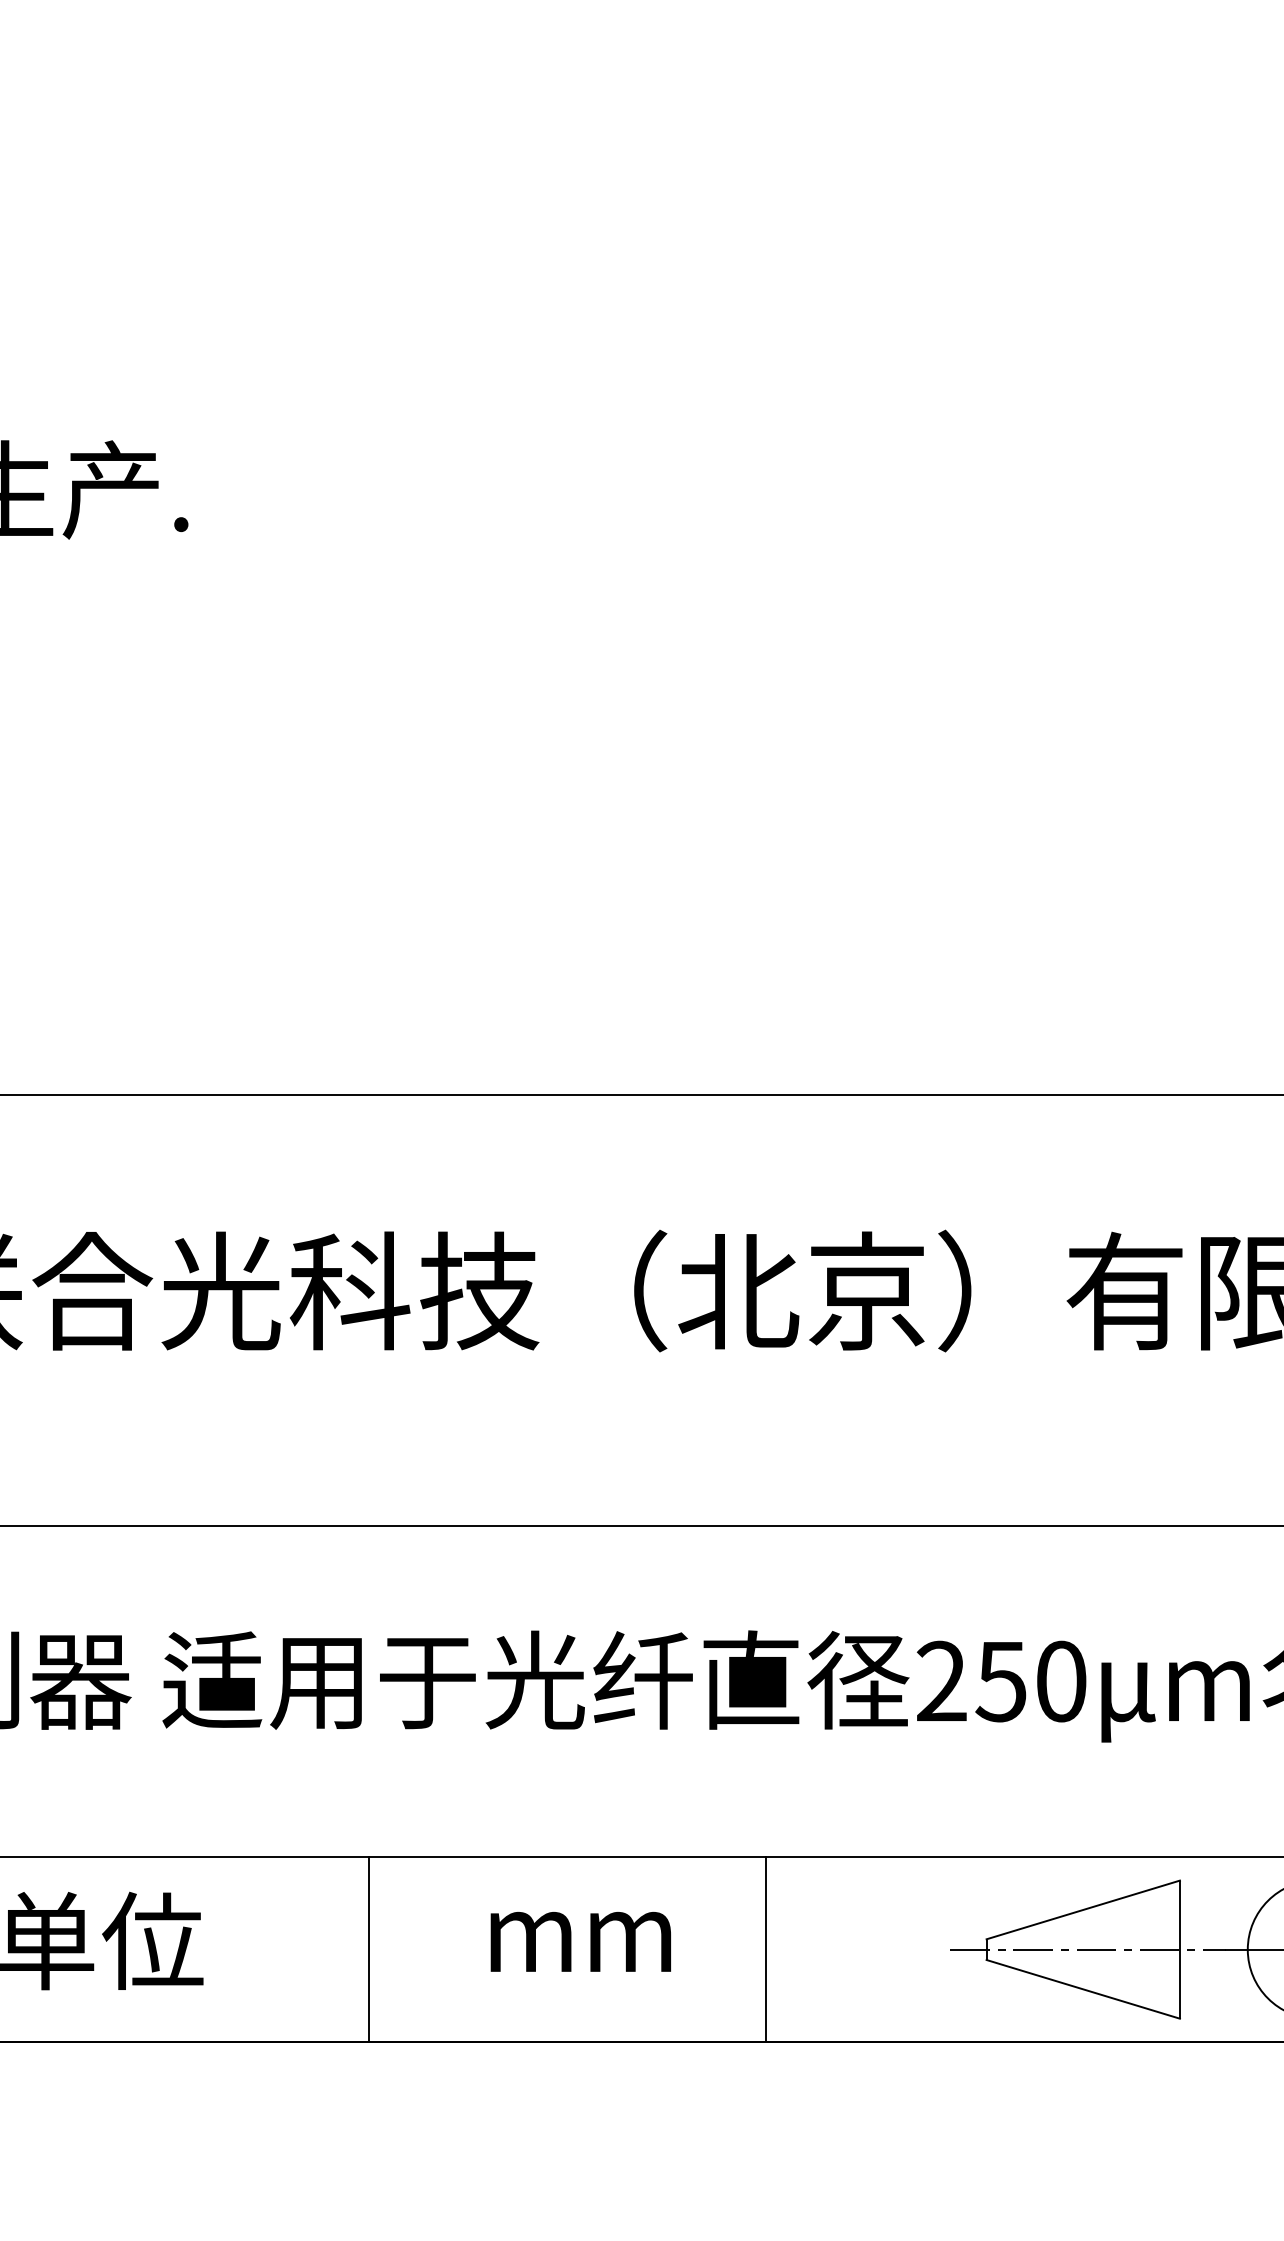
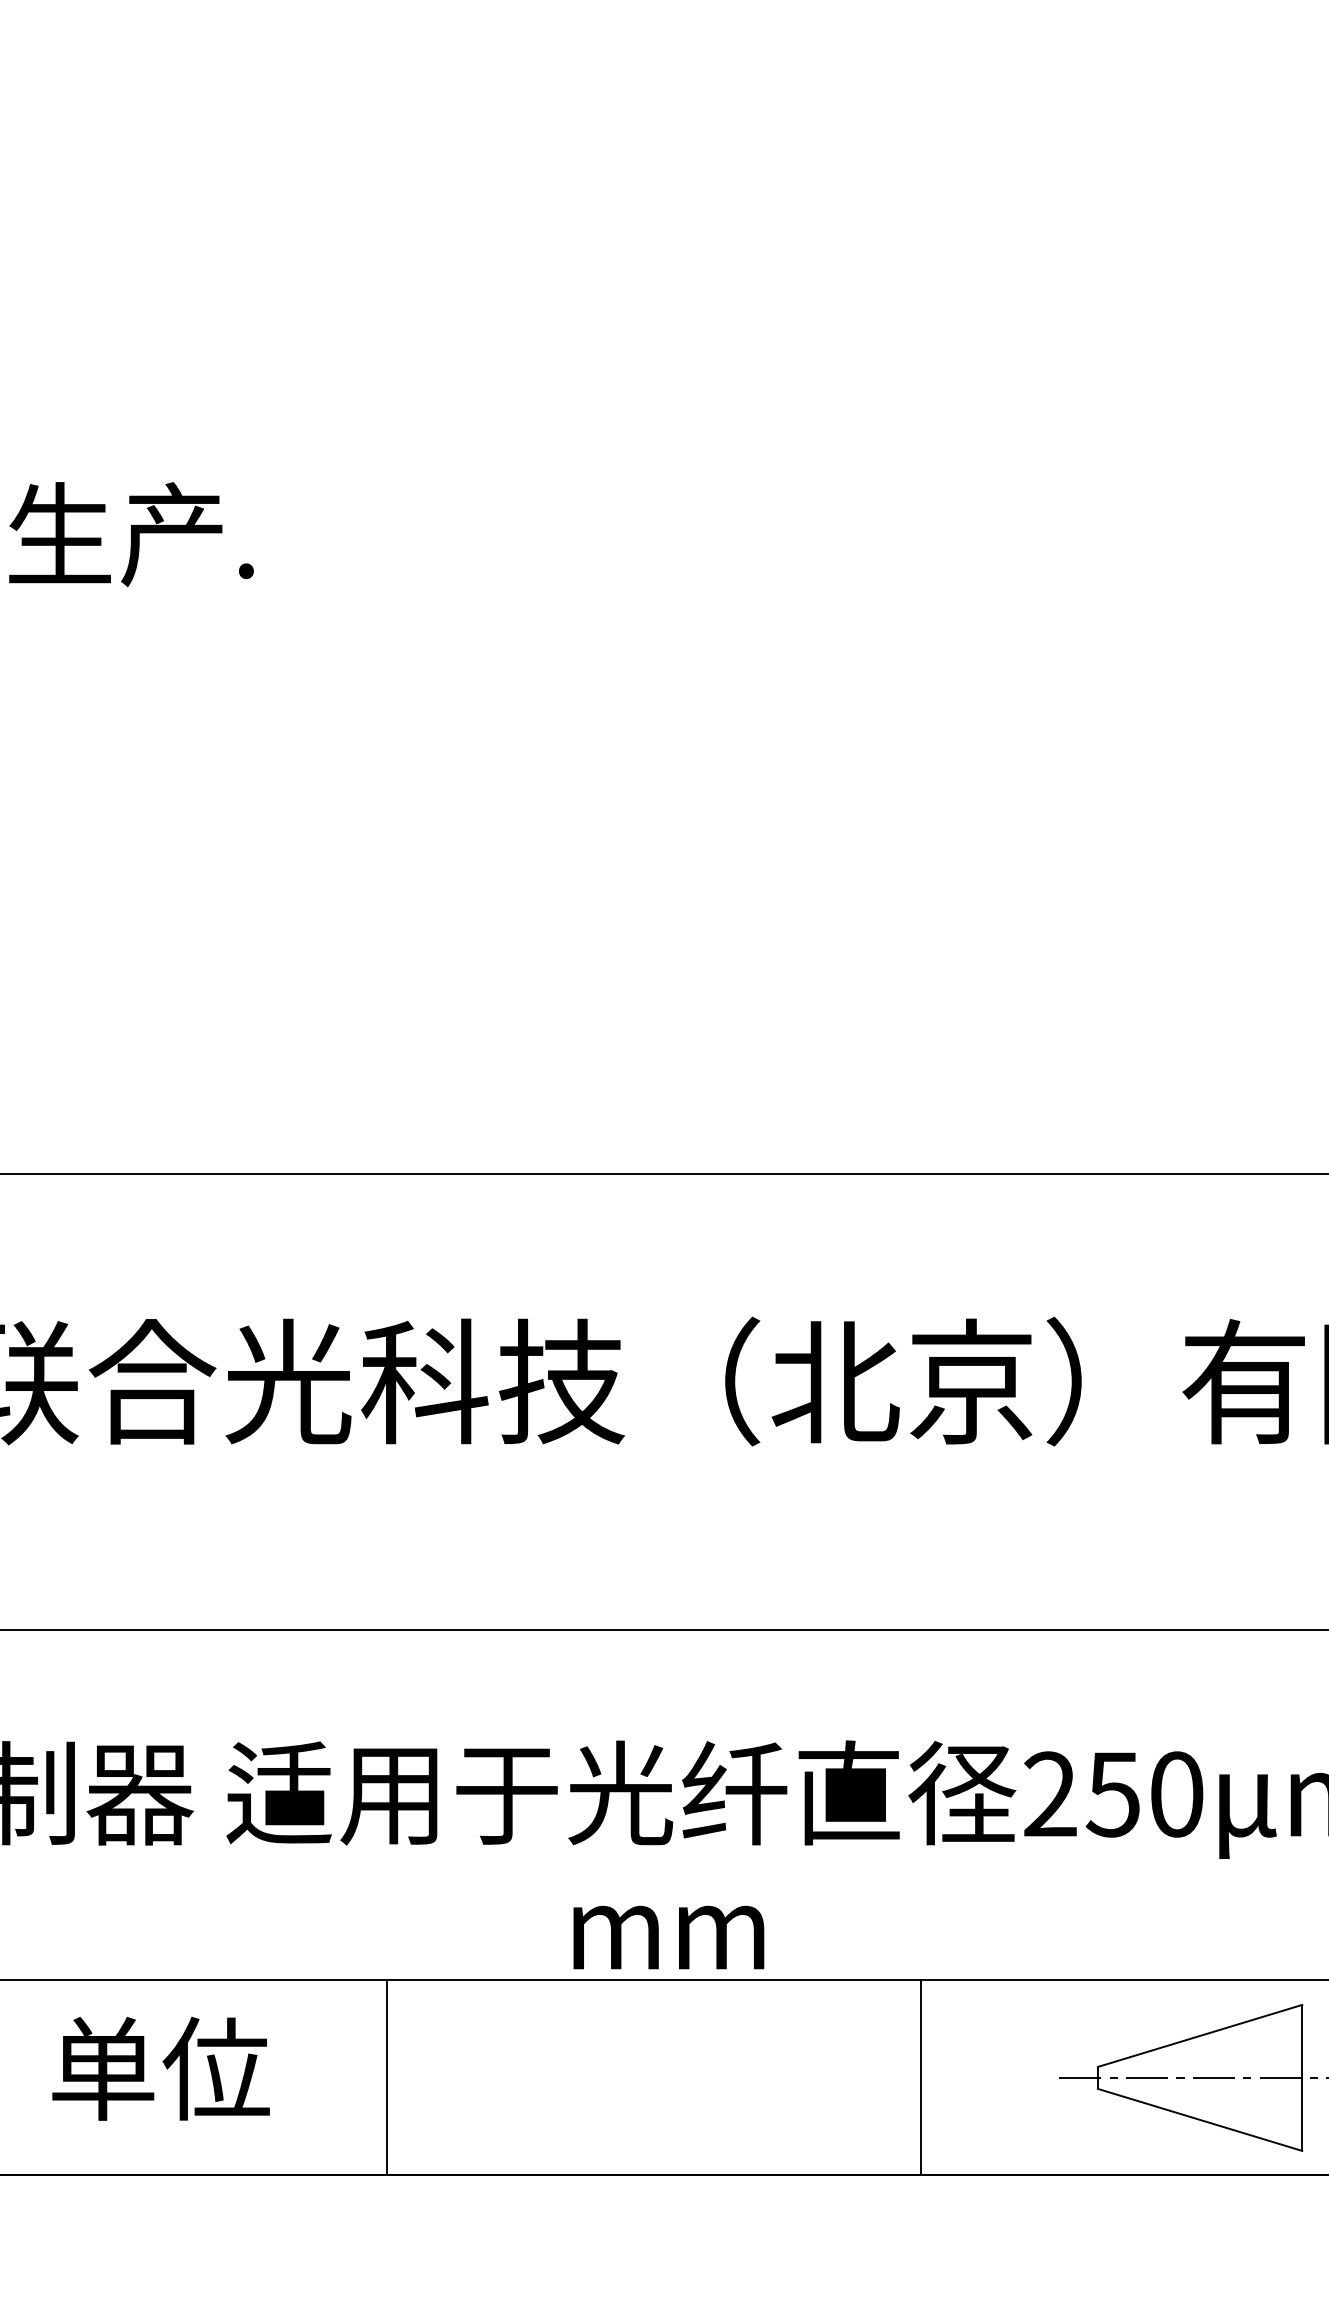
text: (580, 1941) -> (668, 1937), moved
line: (369, 1949) -> (387, 2077), moved
line: (765, 1949) -> (920, 2077), moved

